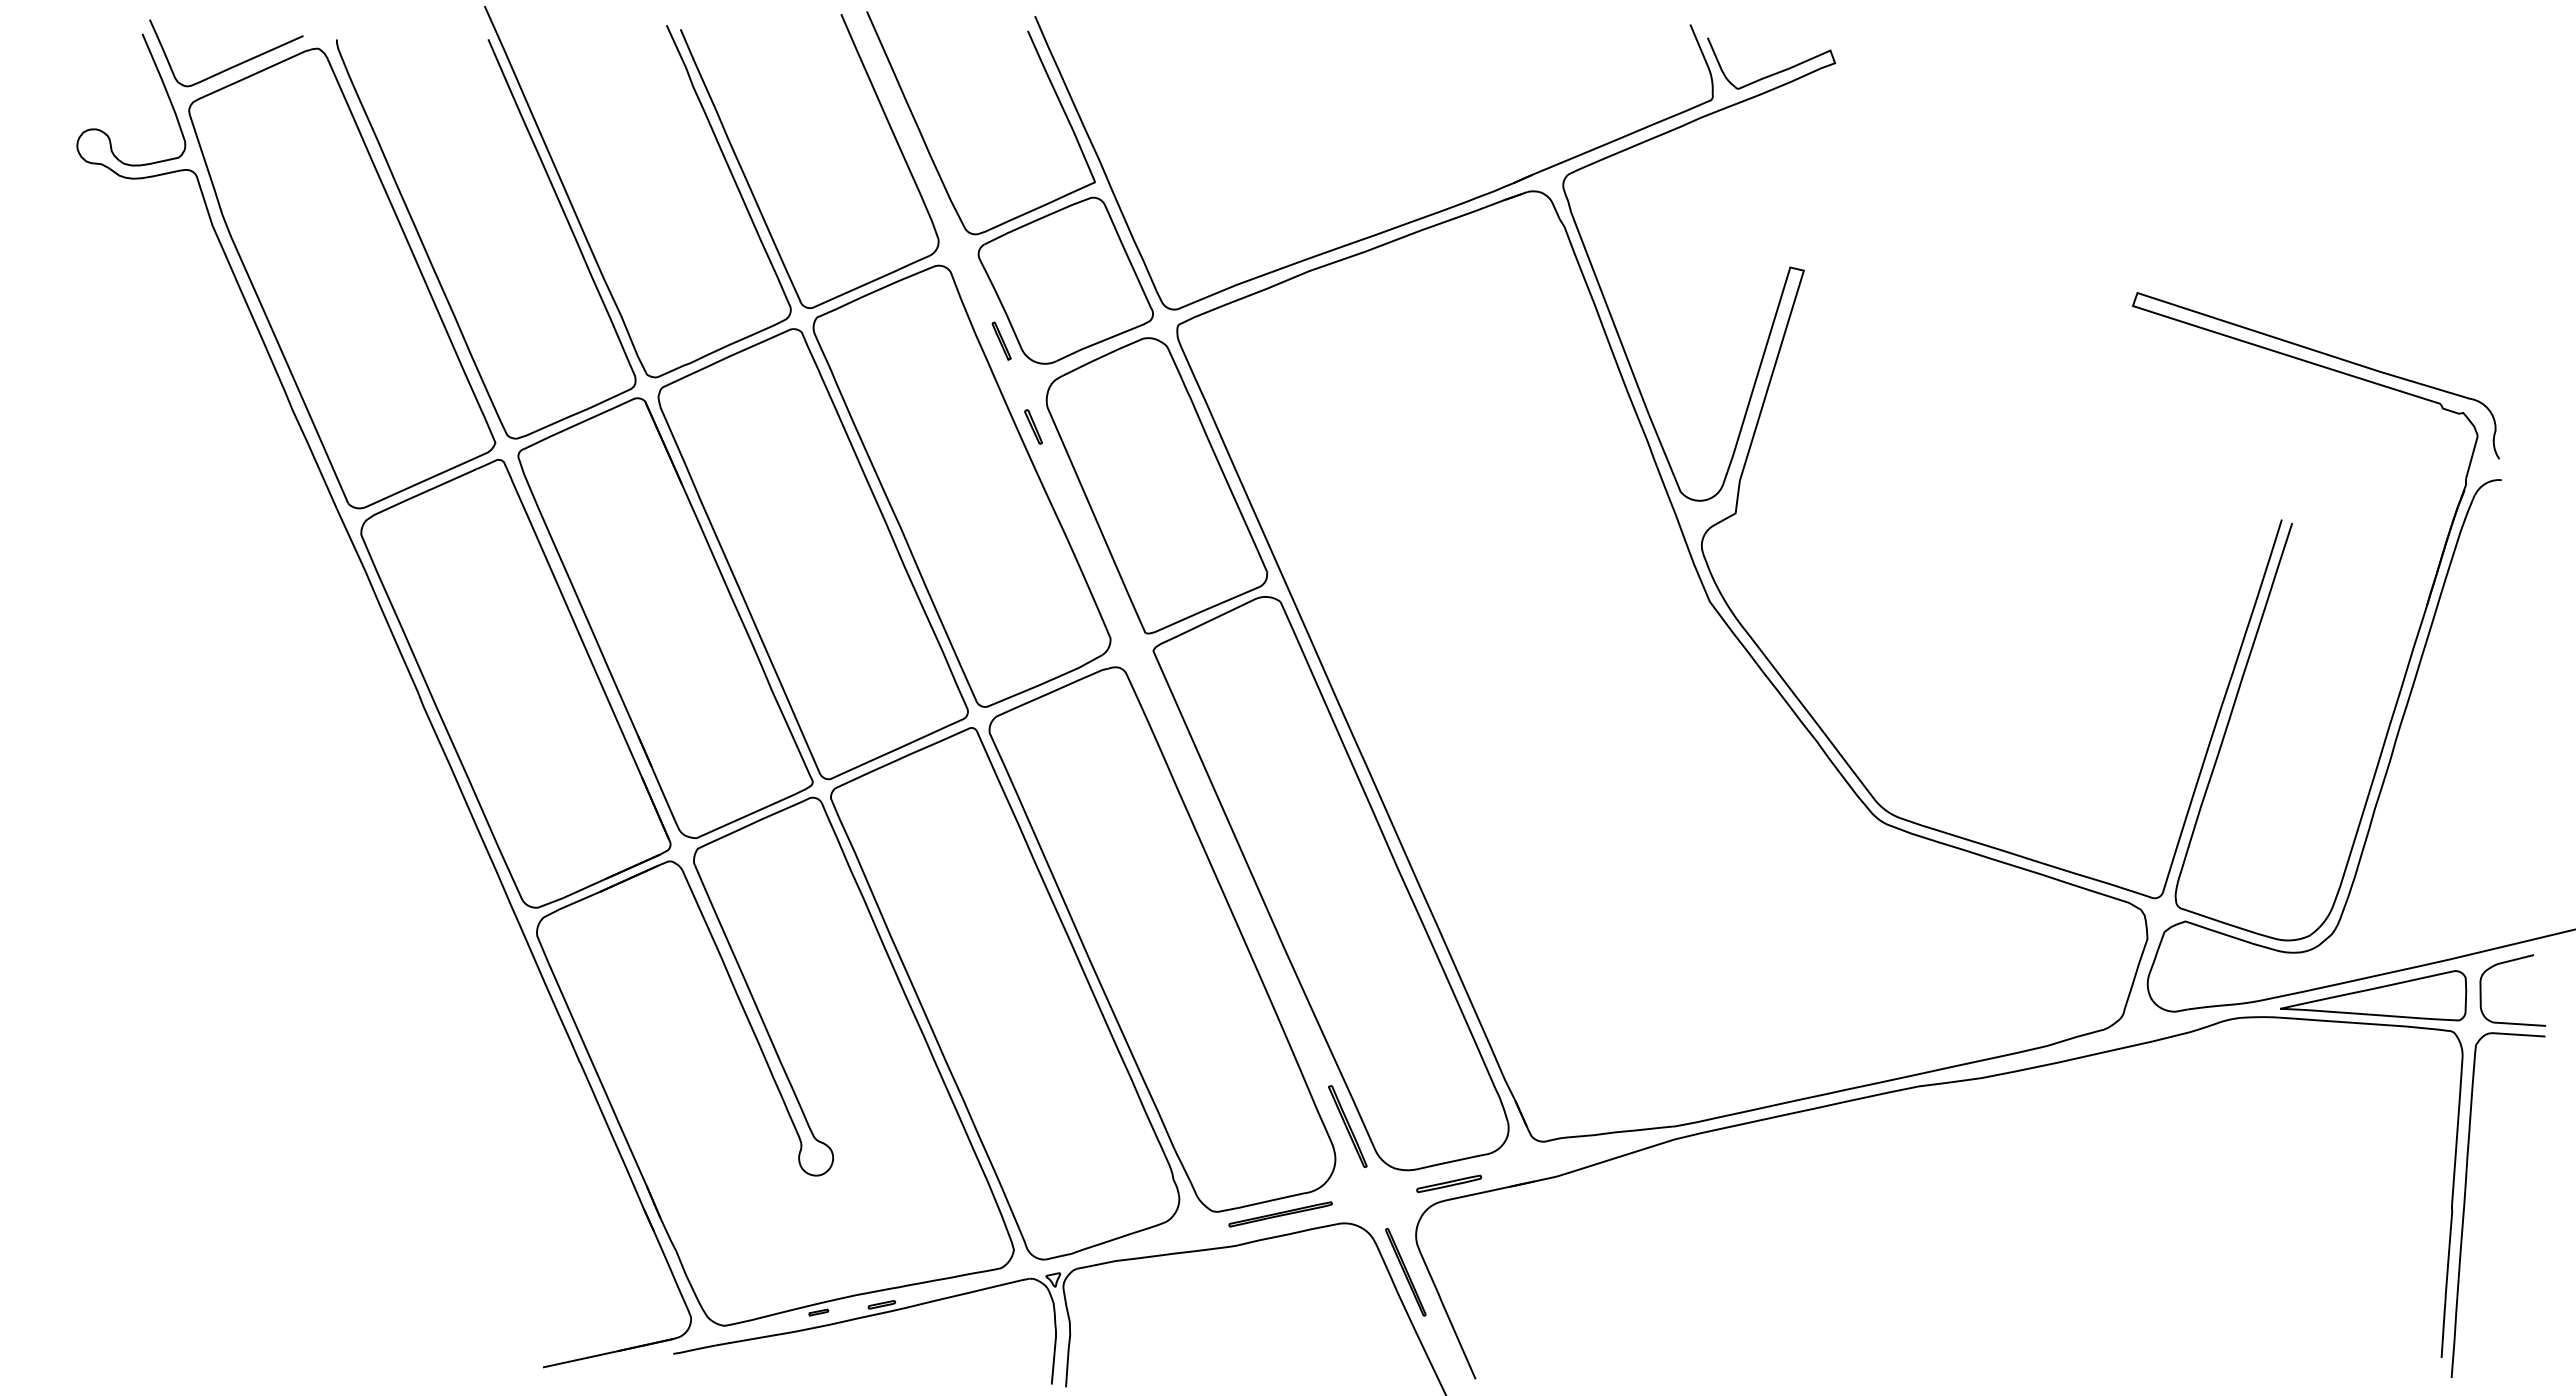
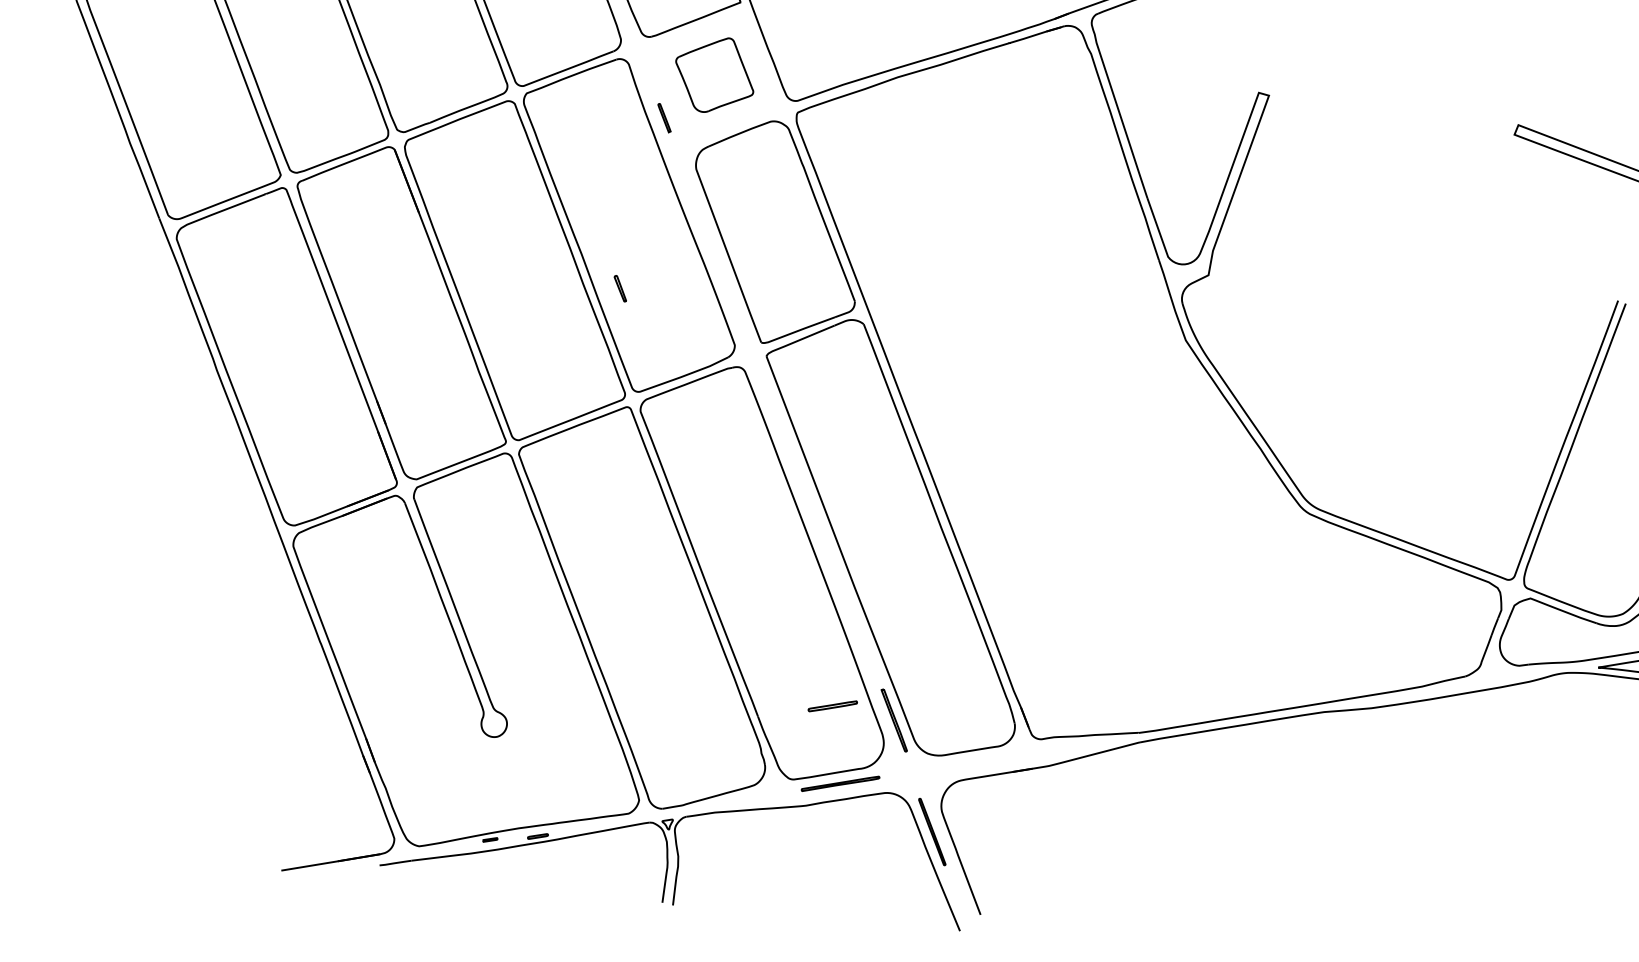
part: (1065, 280) -> (714, 75), size x0.6
part: (1033, 426) -> (620, 288), moved
part: (1448, 1183) -> (832, 706), moved

